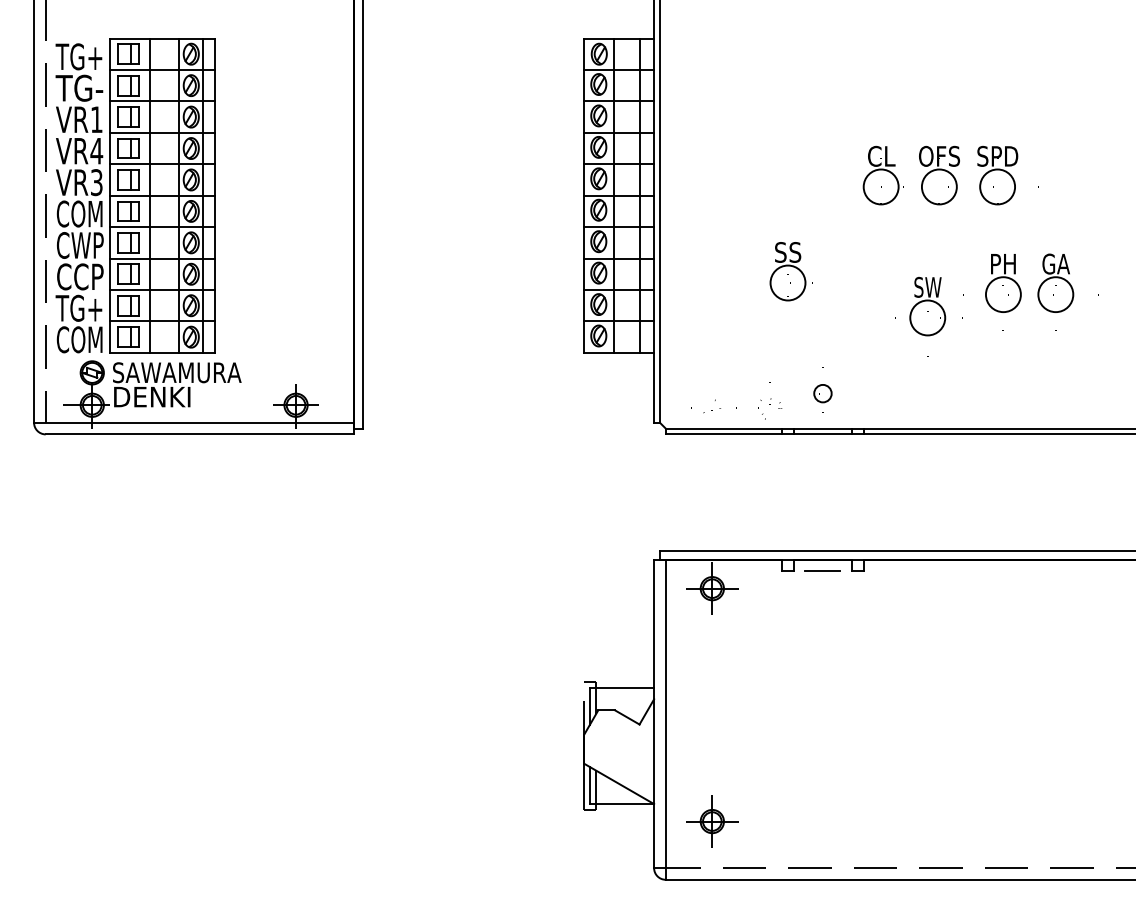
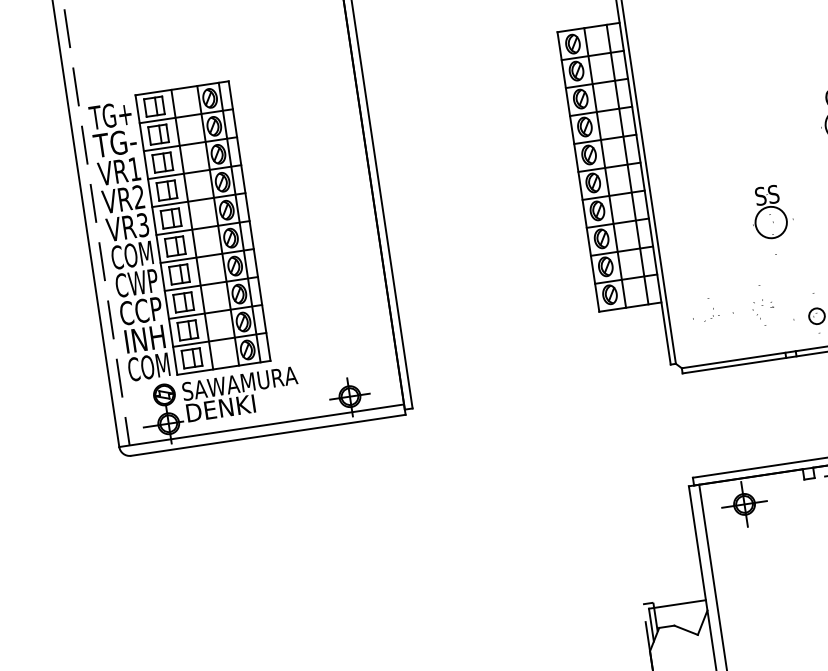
text: (96, 150) -> (138, 196), VR4 -> VR2
text: (78, 307) -> (143, 338), TG+ -> INH
part: (736, 407) -> (733, 312), moved

